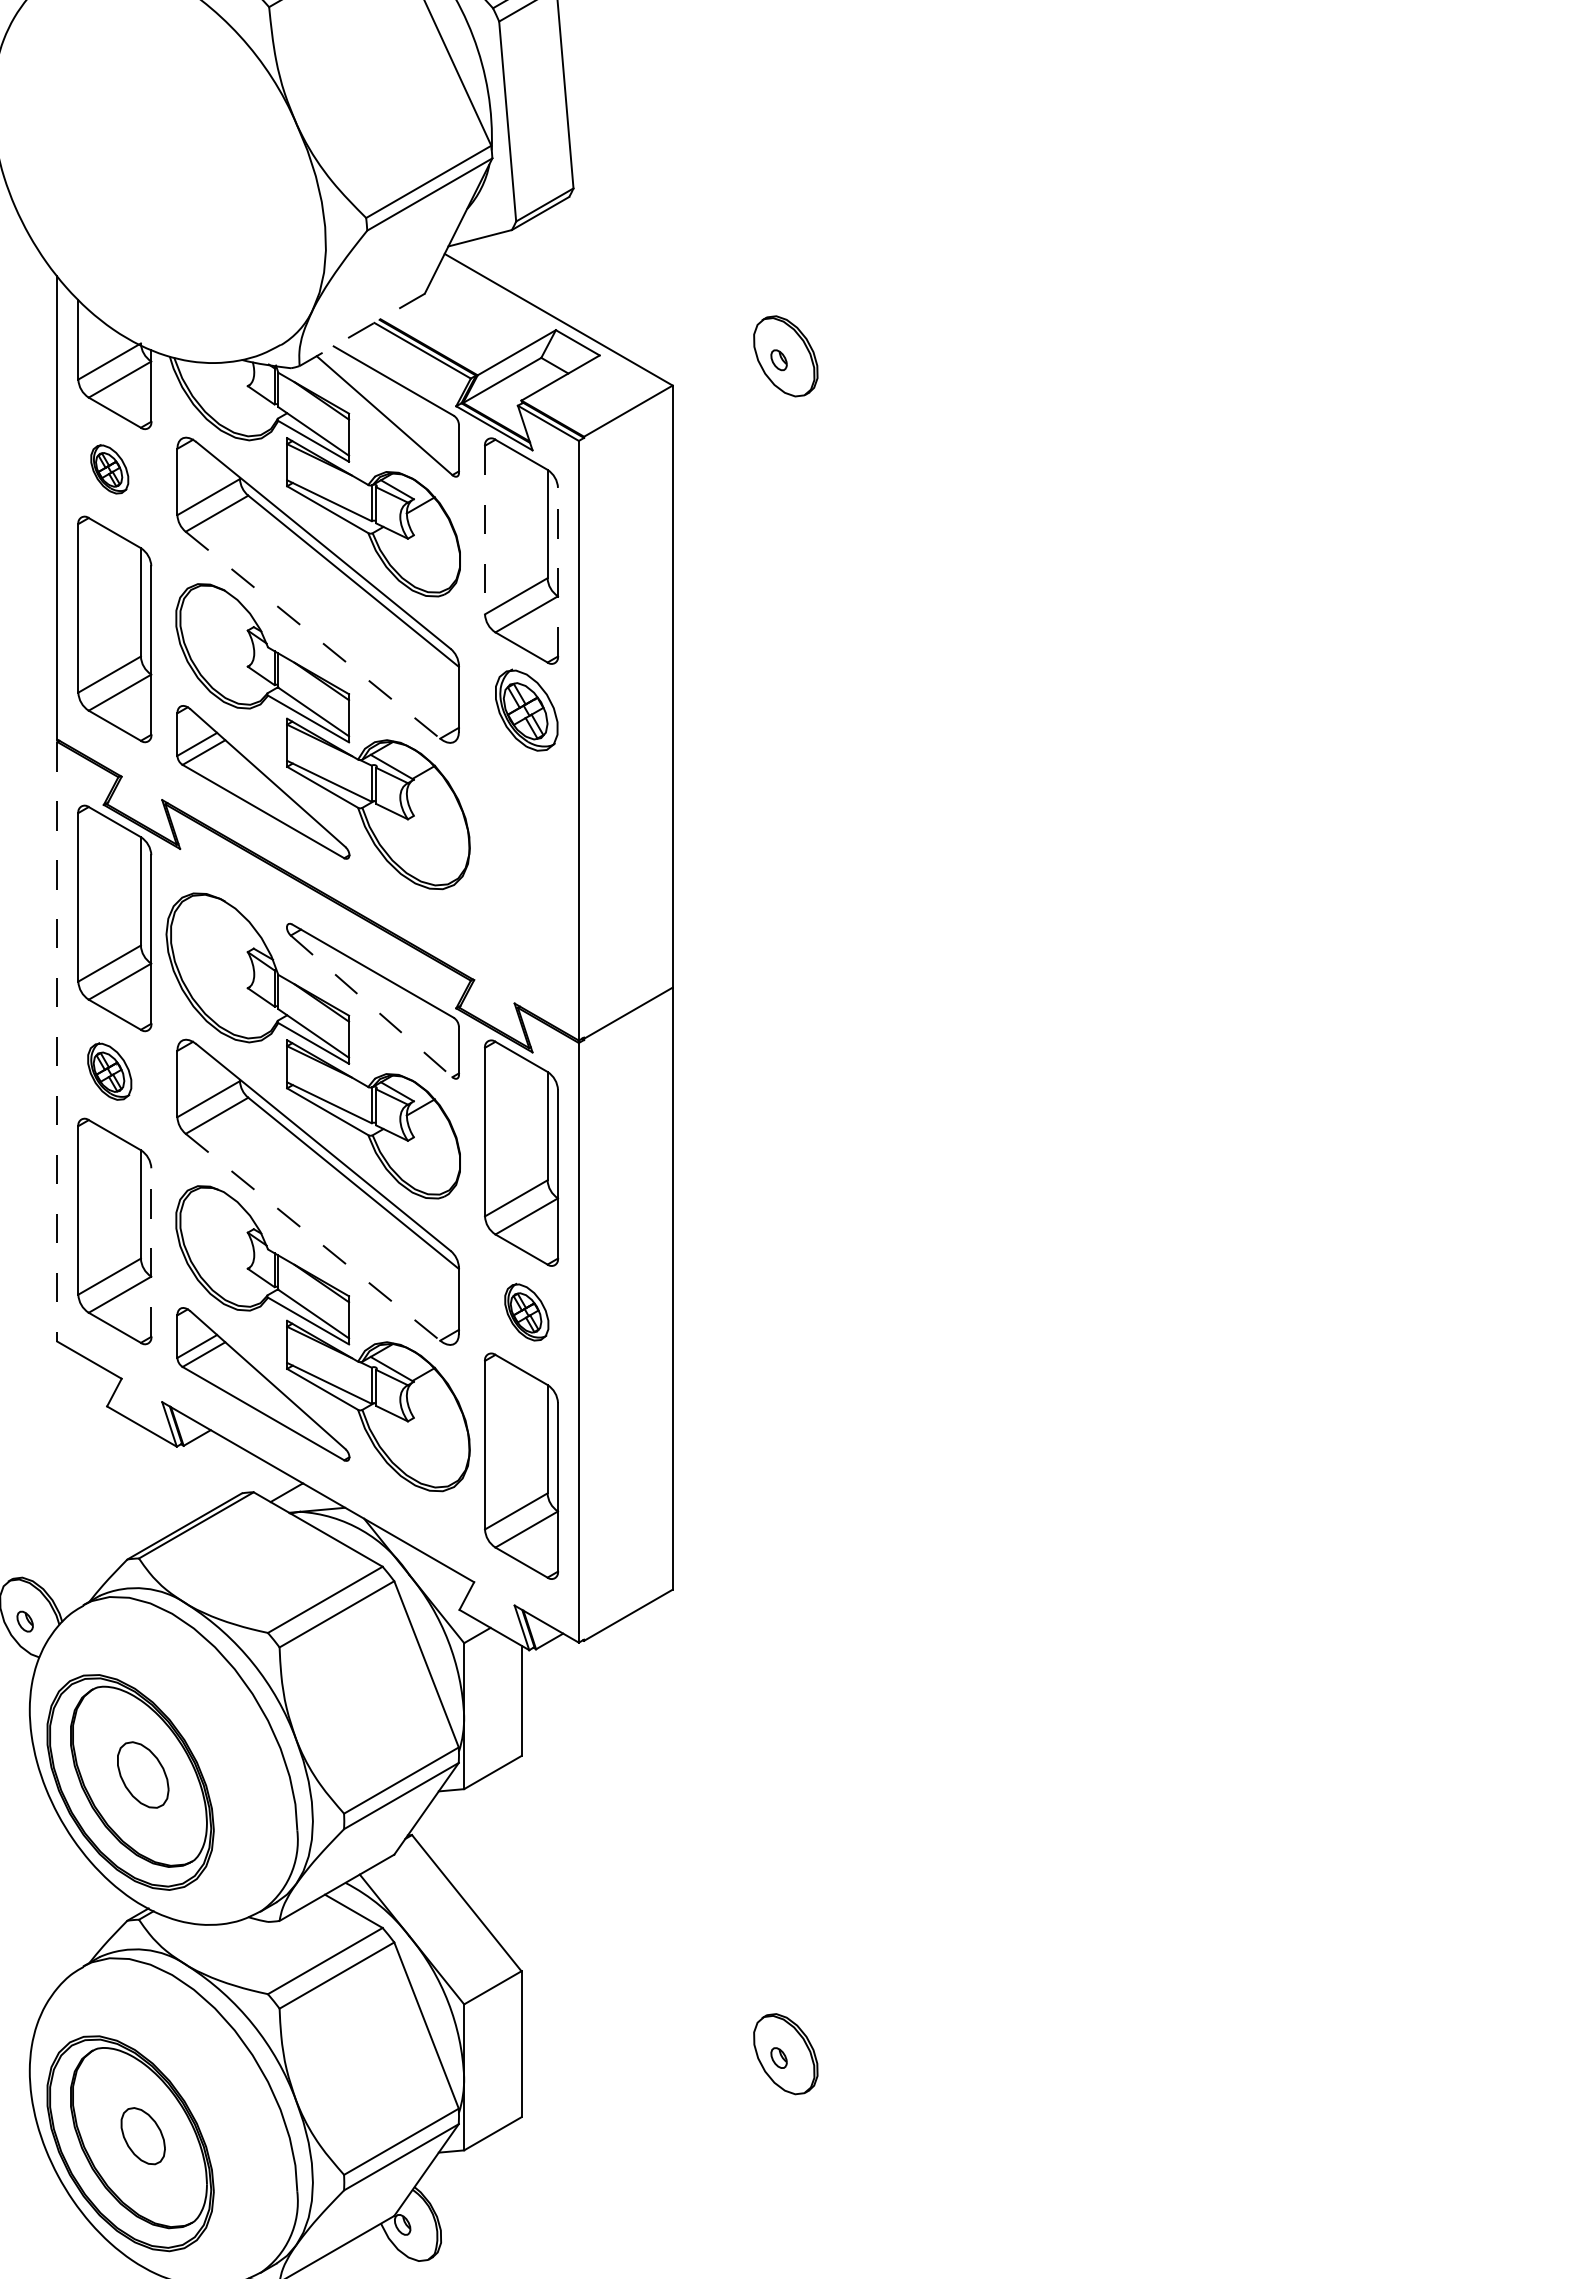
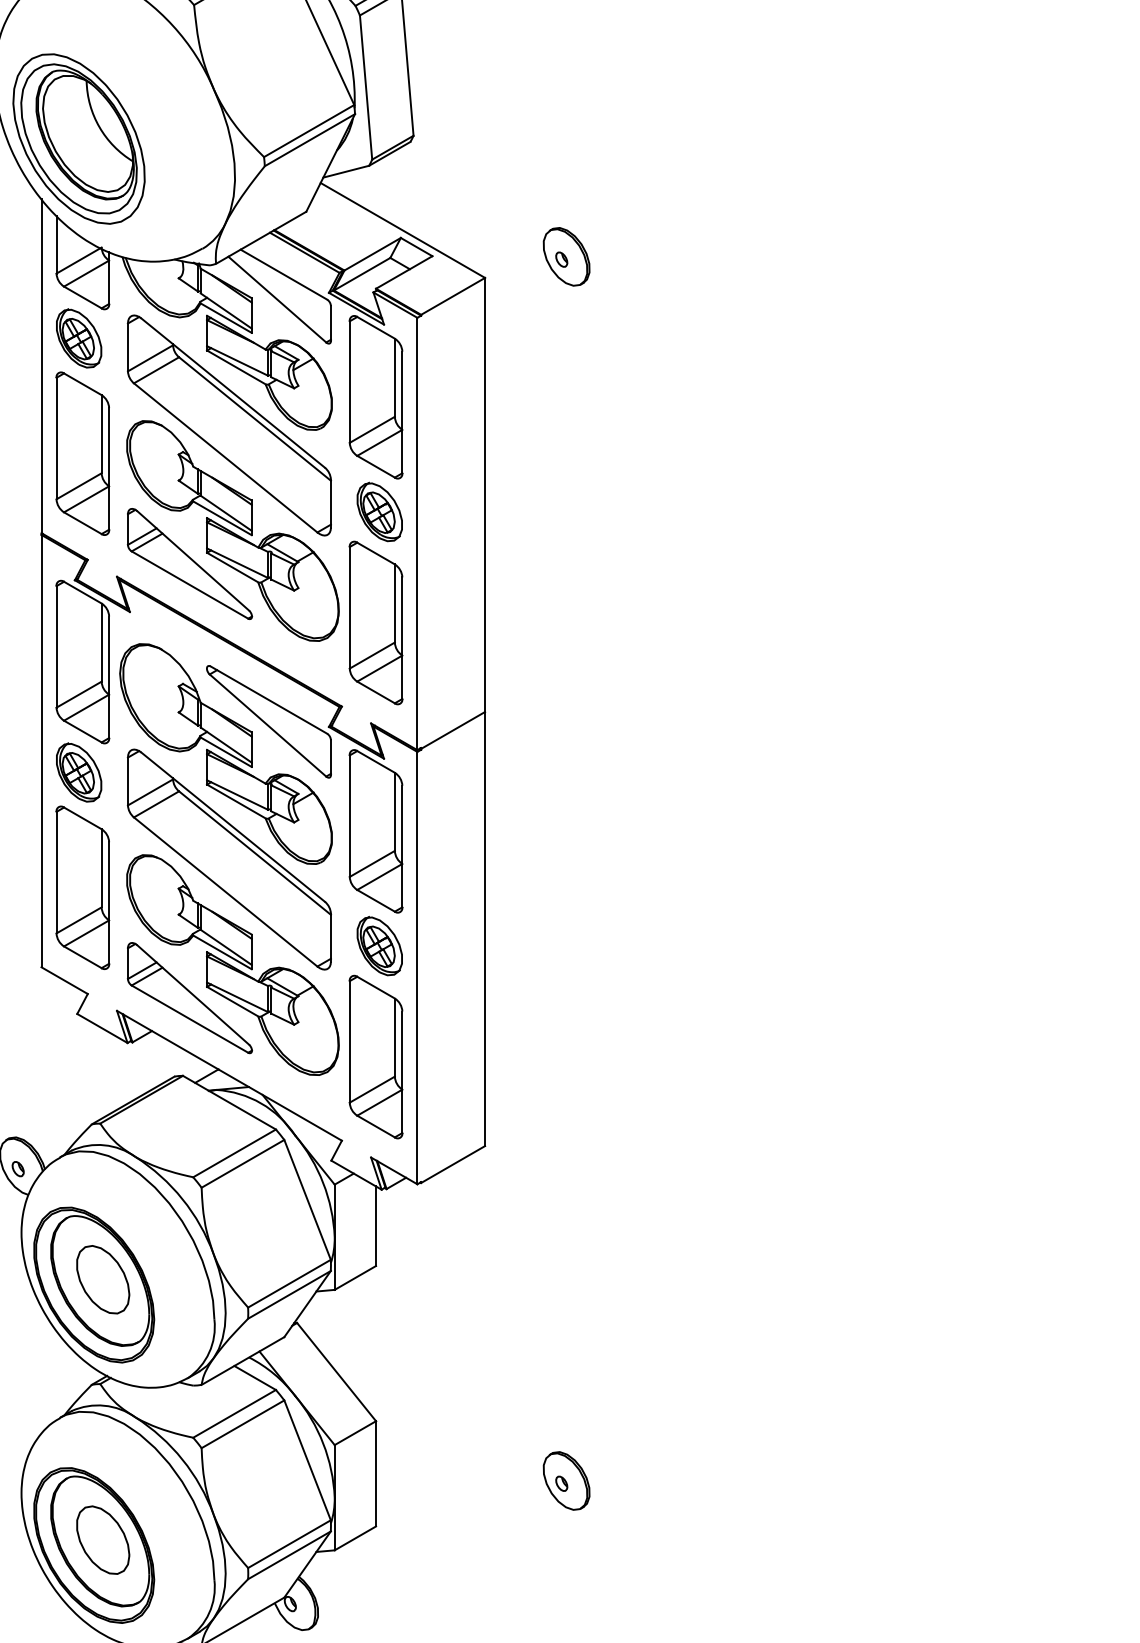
part: (109, 192) -> (78, 138), added
line: (361, 330) -> (260, 238), dashed -> solid
part: (109, 468) -> (78, 337), size x1.67
line: (485, 530) -> (350, 382), dashed -> solid
line: (558, 571) -> (402, 411), dashed -> solid
line: (312, 635) -> (225, 458), dashed -> solid
part: (521, 863) -> (376, 622), added
line: (372, 1006) -> (268, 725), dashed -> solid
line: (57, 1041) -> (41, 750), dashed -> solid
part: (109, 1071) -> (78, 772), size x1.43
line: (312, 1237) -> (225, 892), dashed -> solid
line: (151, 1252) -> (109, 902), dashed -> solid
part: (526, 1311) -> (379, 945), size x1.43
part: (143, 1774) -> (103, 1279), size x1.43
part: (143, 2135) -> (103, 1539), size x1.67

